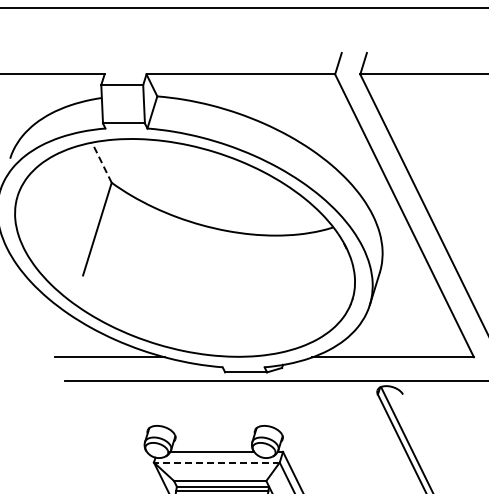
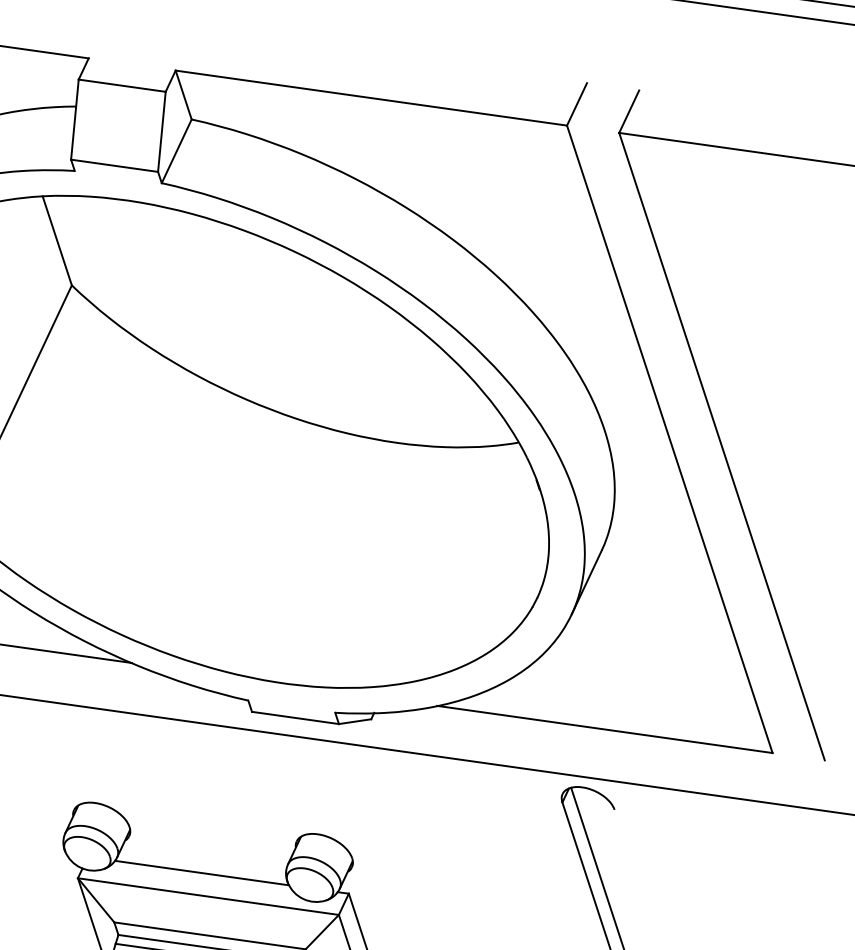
line: (101, 162) -> (56, 240), dashed -> solid
line: (216, 462) -> (207, 896), dashed -> solid

